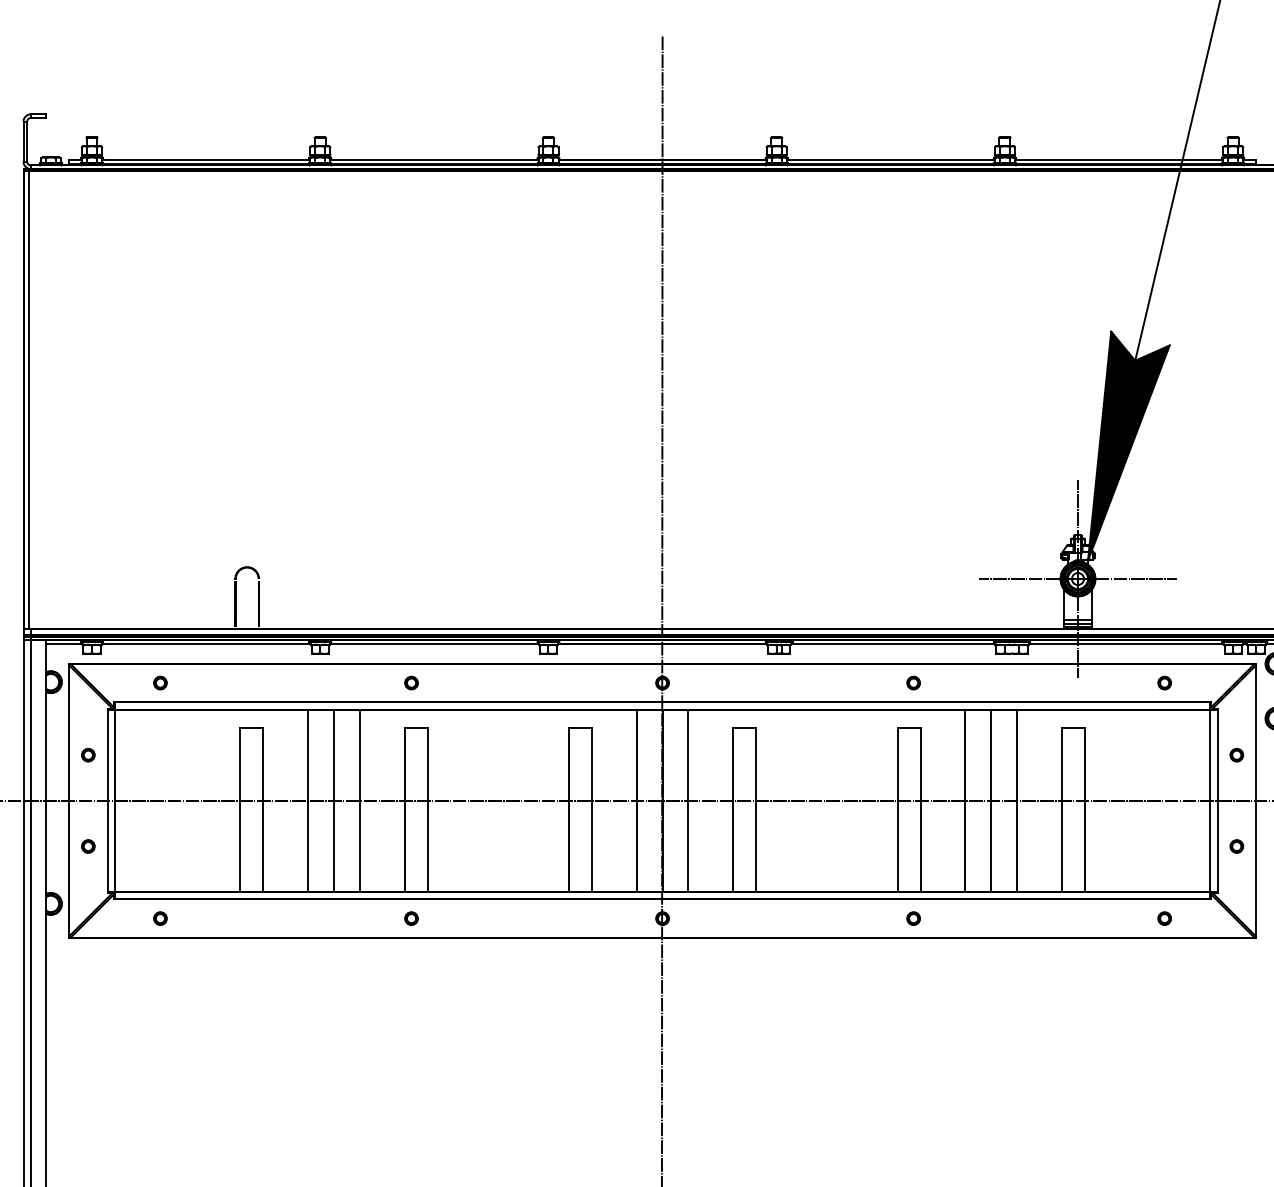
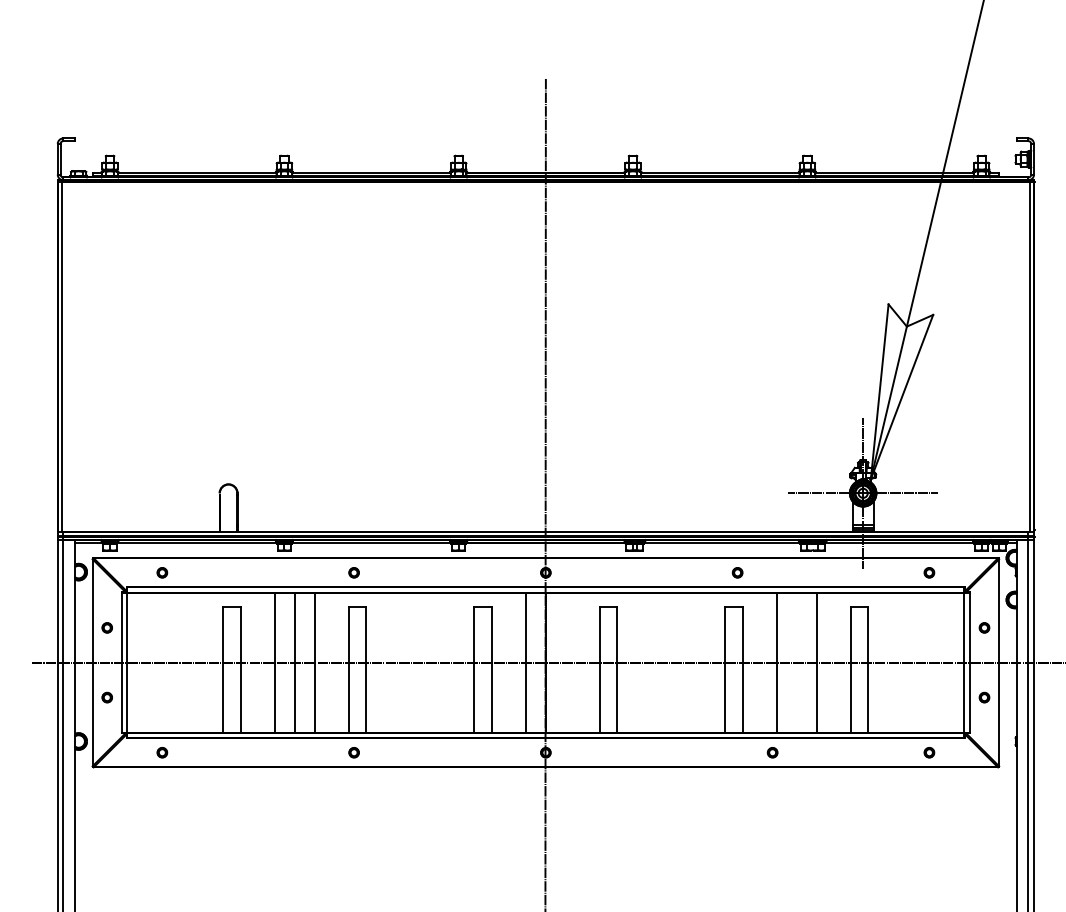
fill: (1128, 445) -> (901, 391), removed
line: (688, 800) -> (565, 662), removed
line: (990, 800) -> (796, 662), removed
part: (913, 918) -> (772, 752), moved

